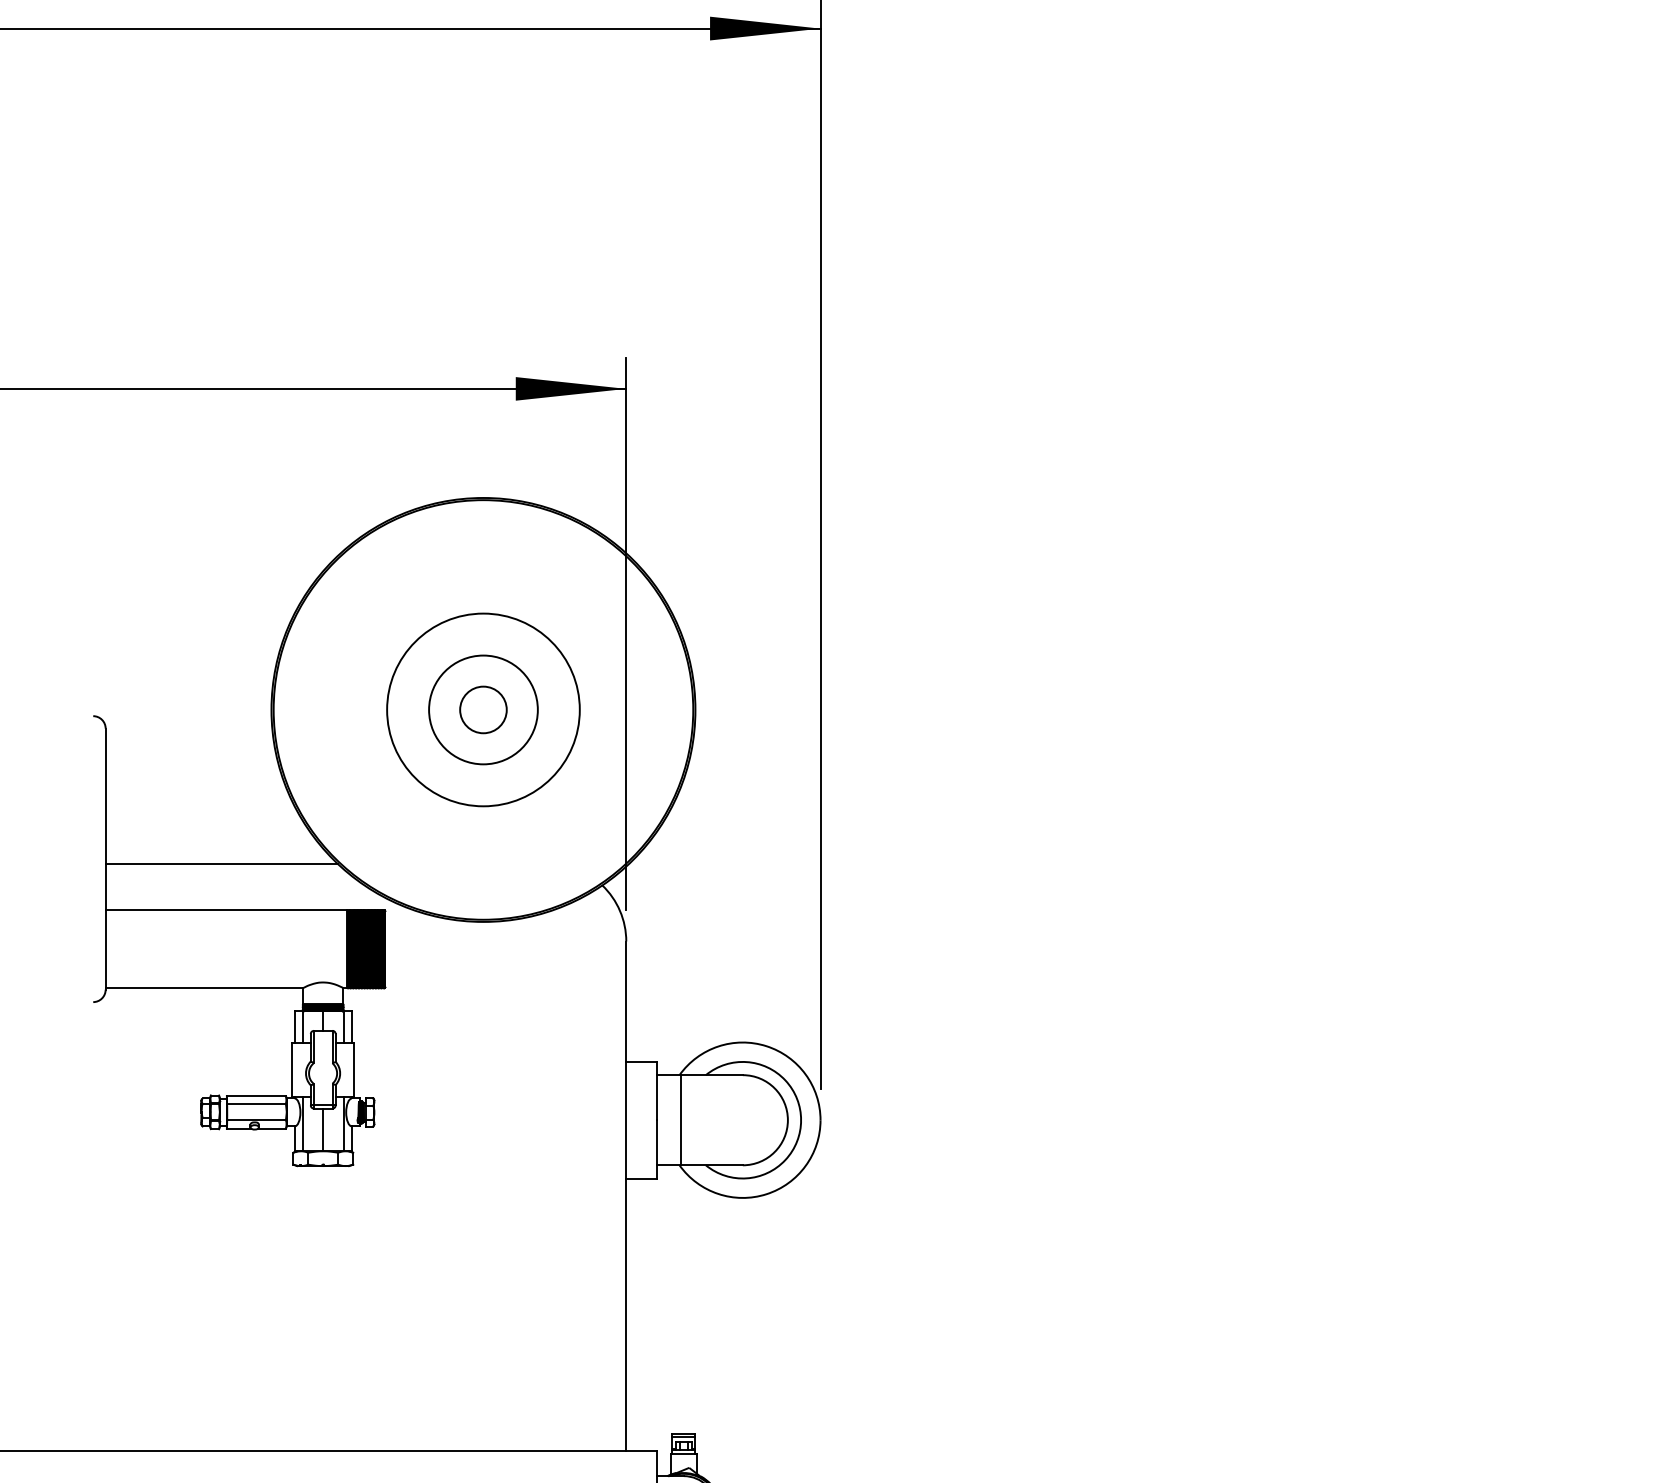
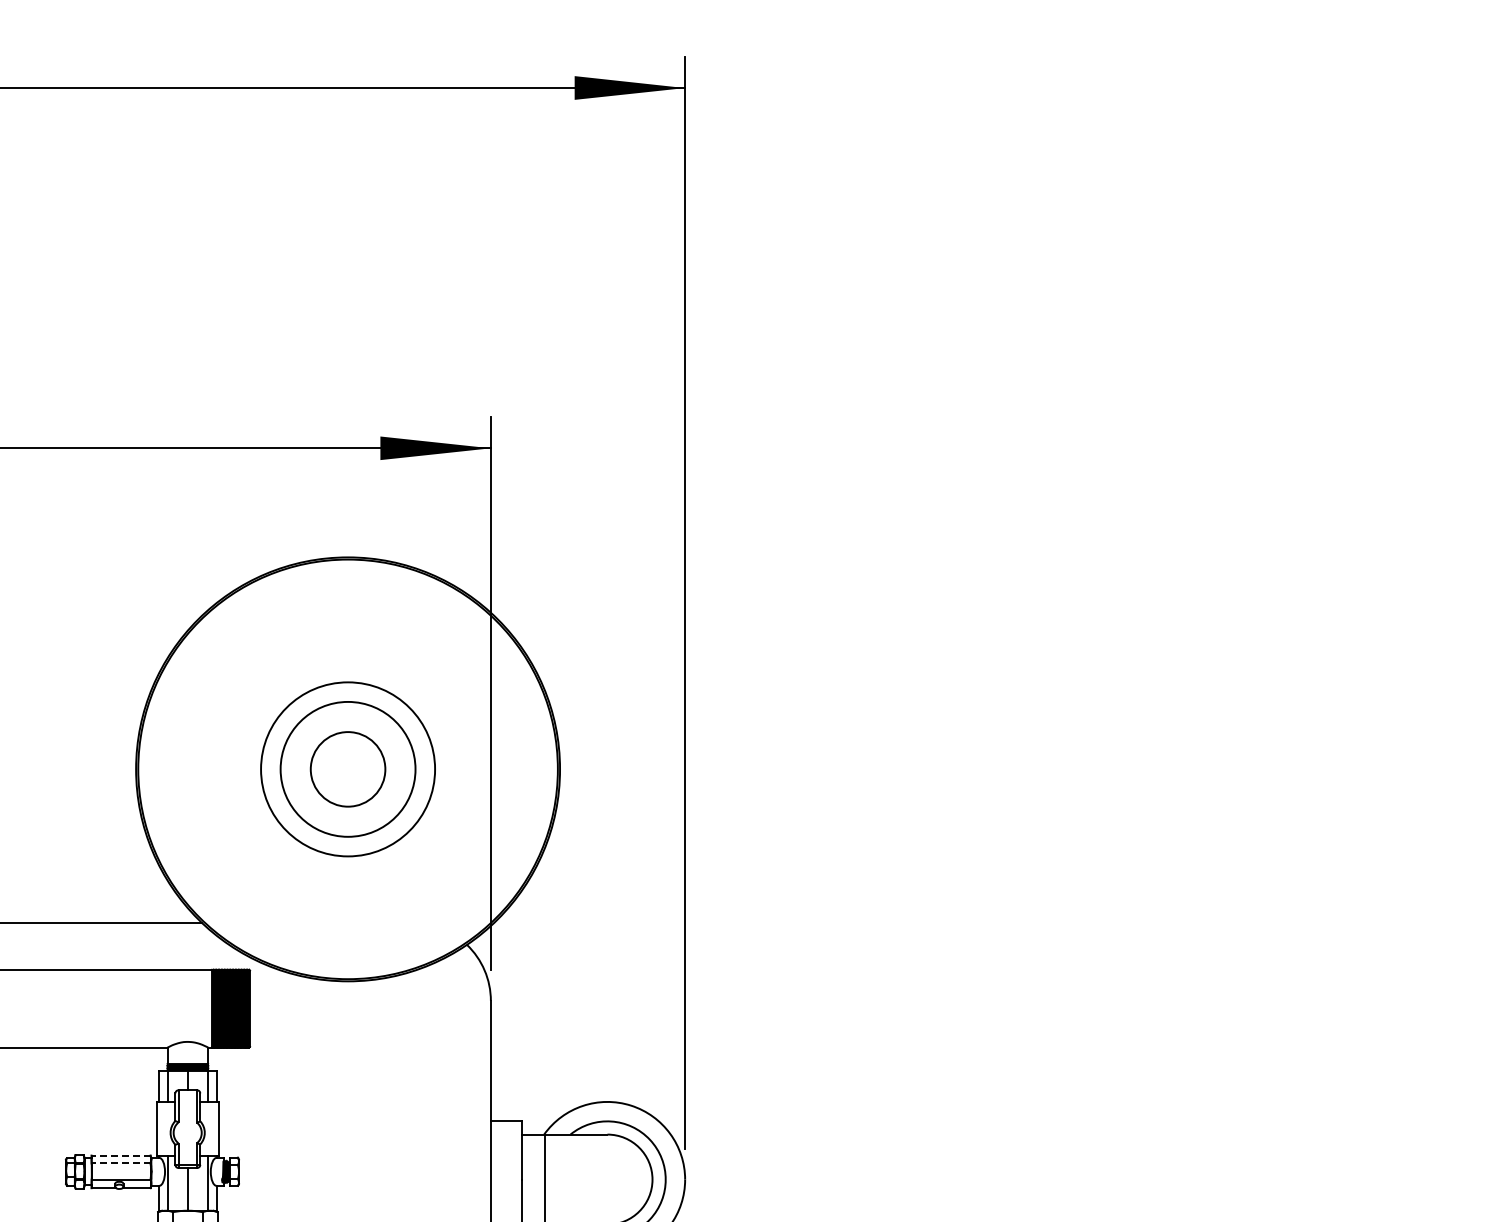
circle: (483, 709) -> (348, 768), size x0.7
circle: (483, 709) -> (348, 768), size x1.6
circle: (483, 709) -> (348, 768), size x1.6
line: (256, 1096) -> (121, 1155), solid -> dashed
line: (256, 1103) -> (121, 1162), solid -> dashed

